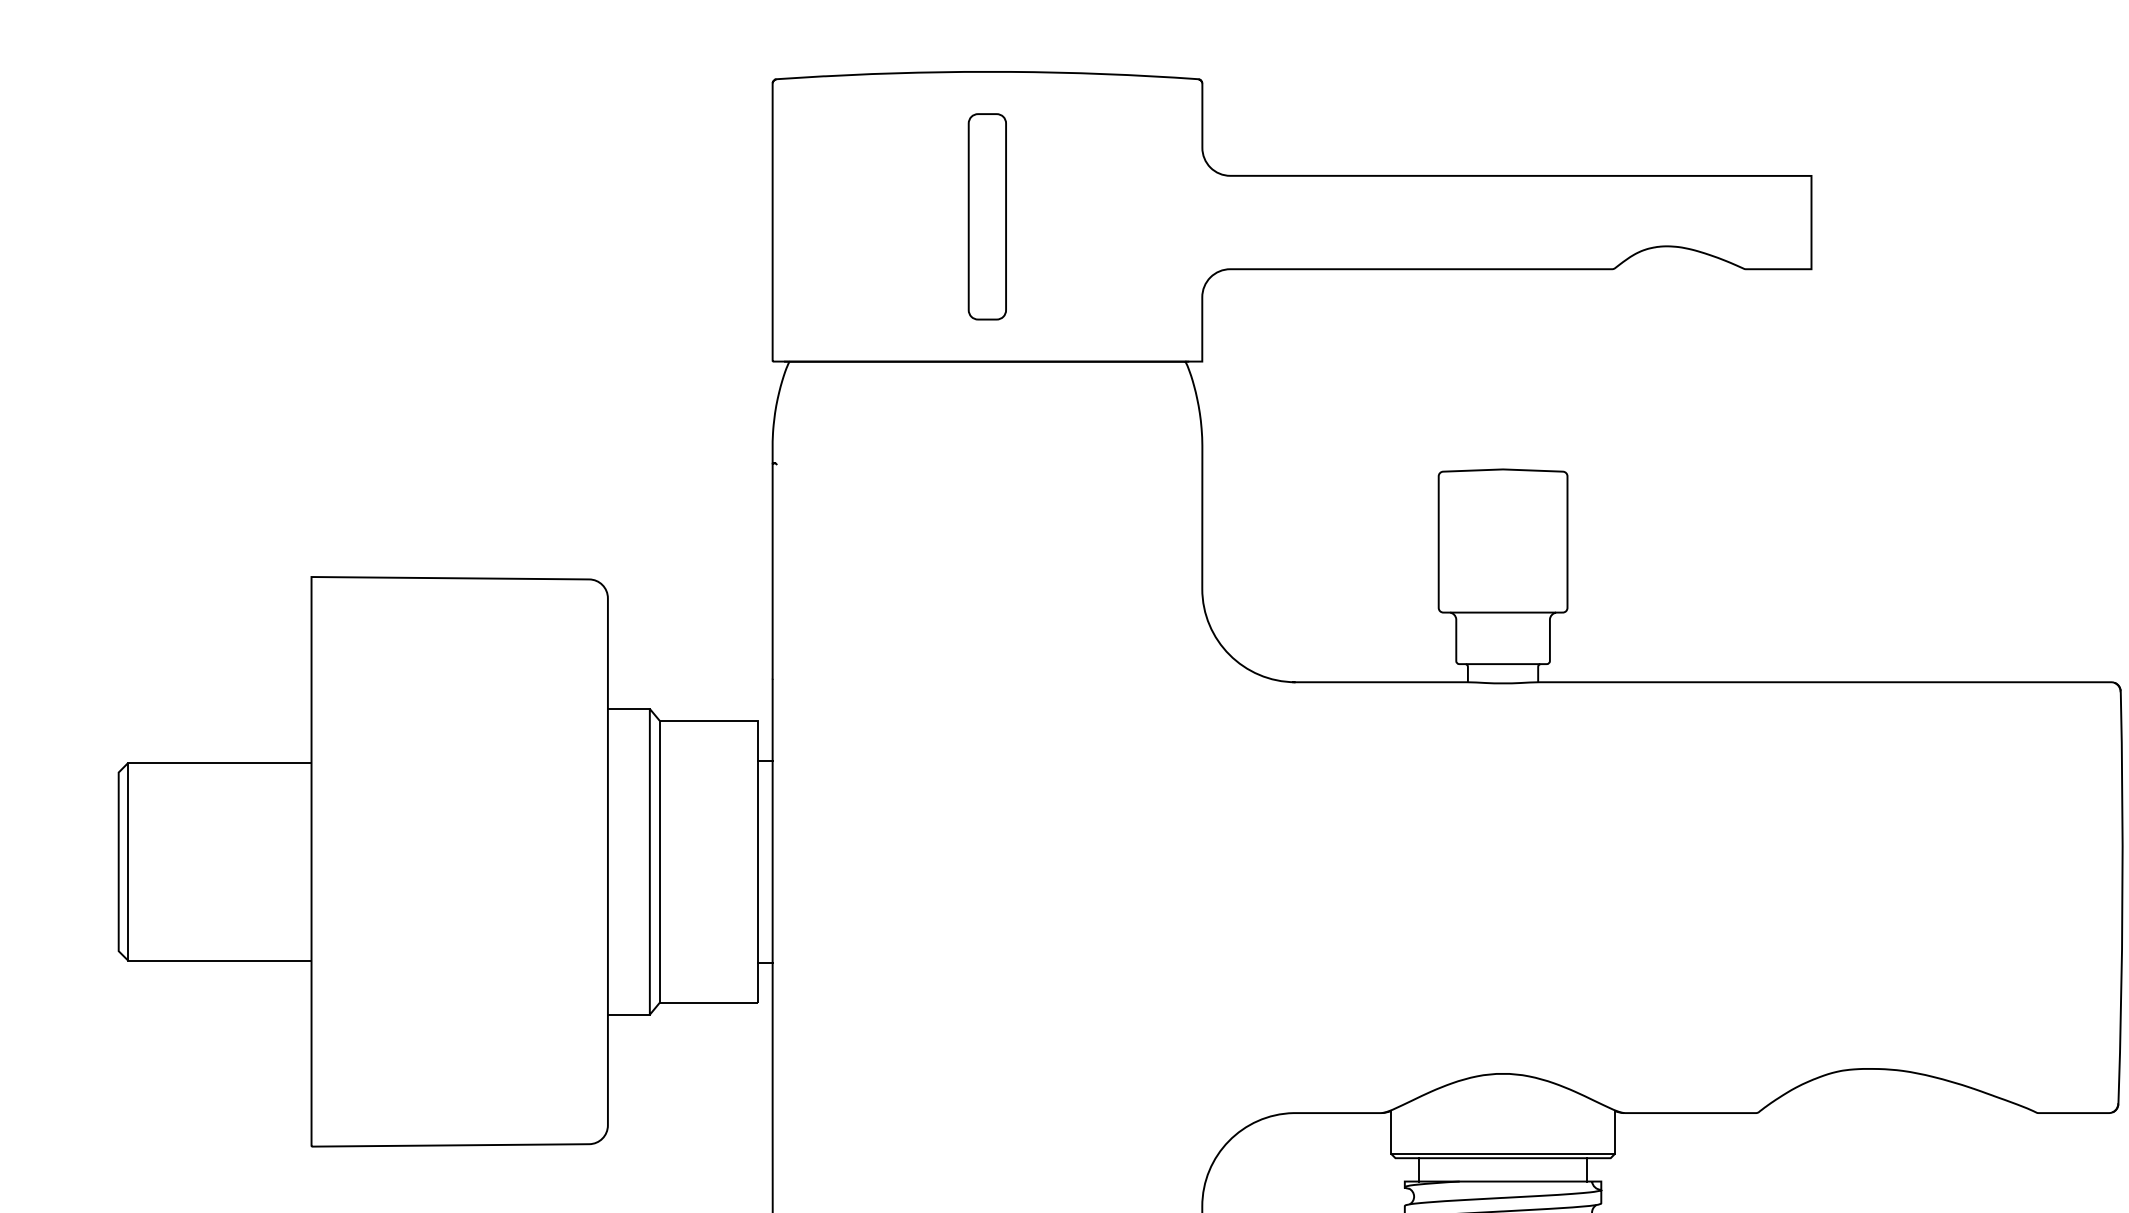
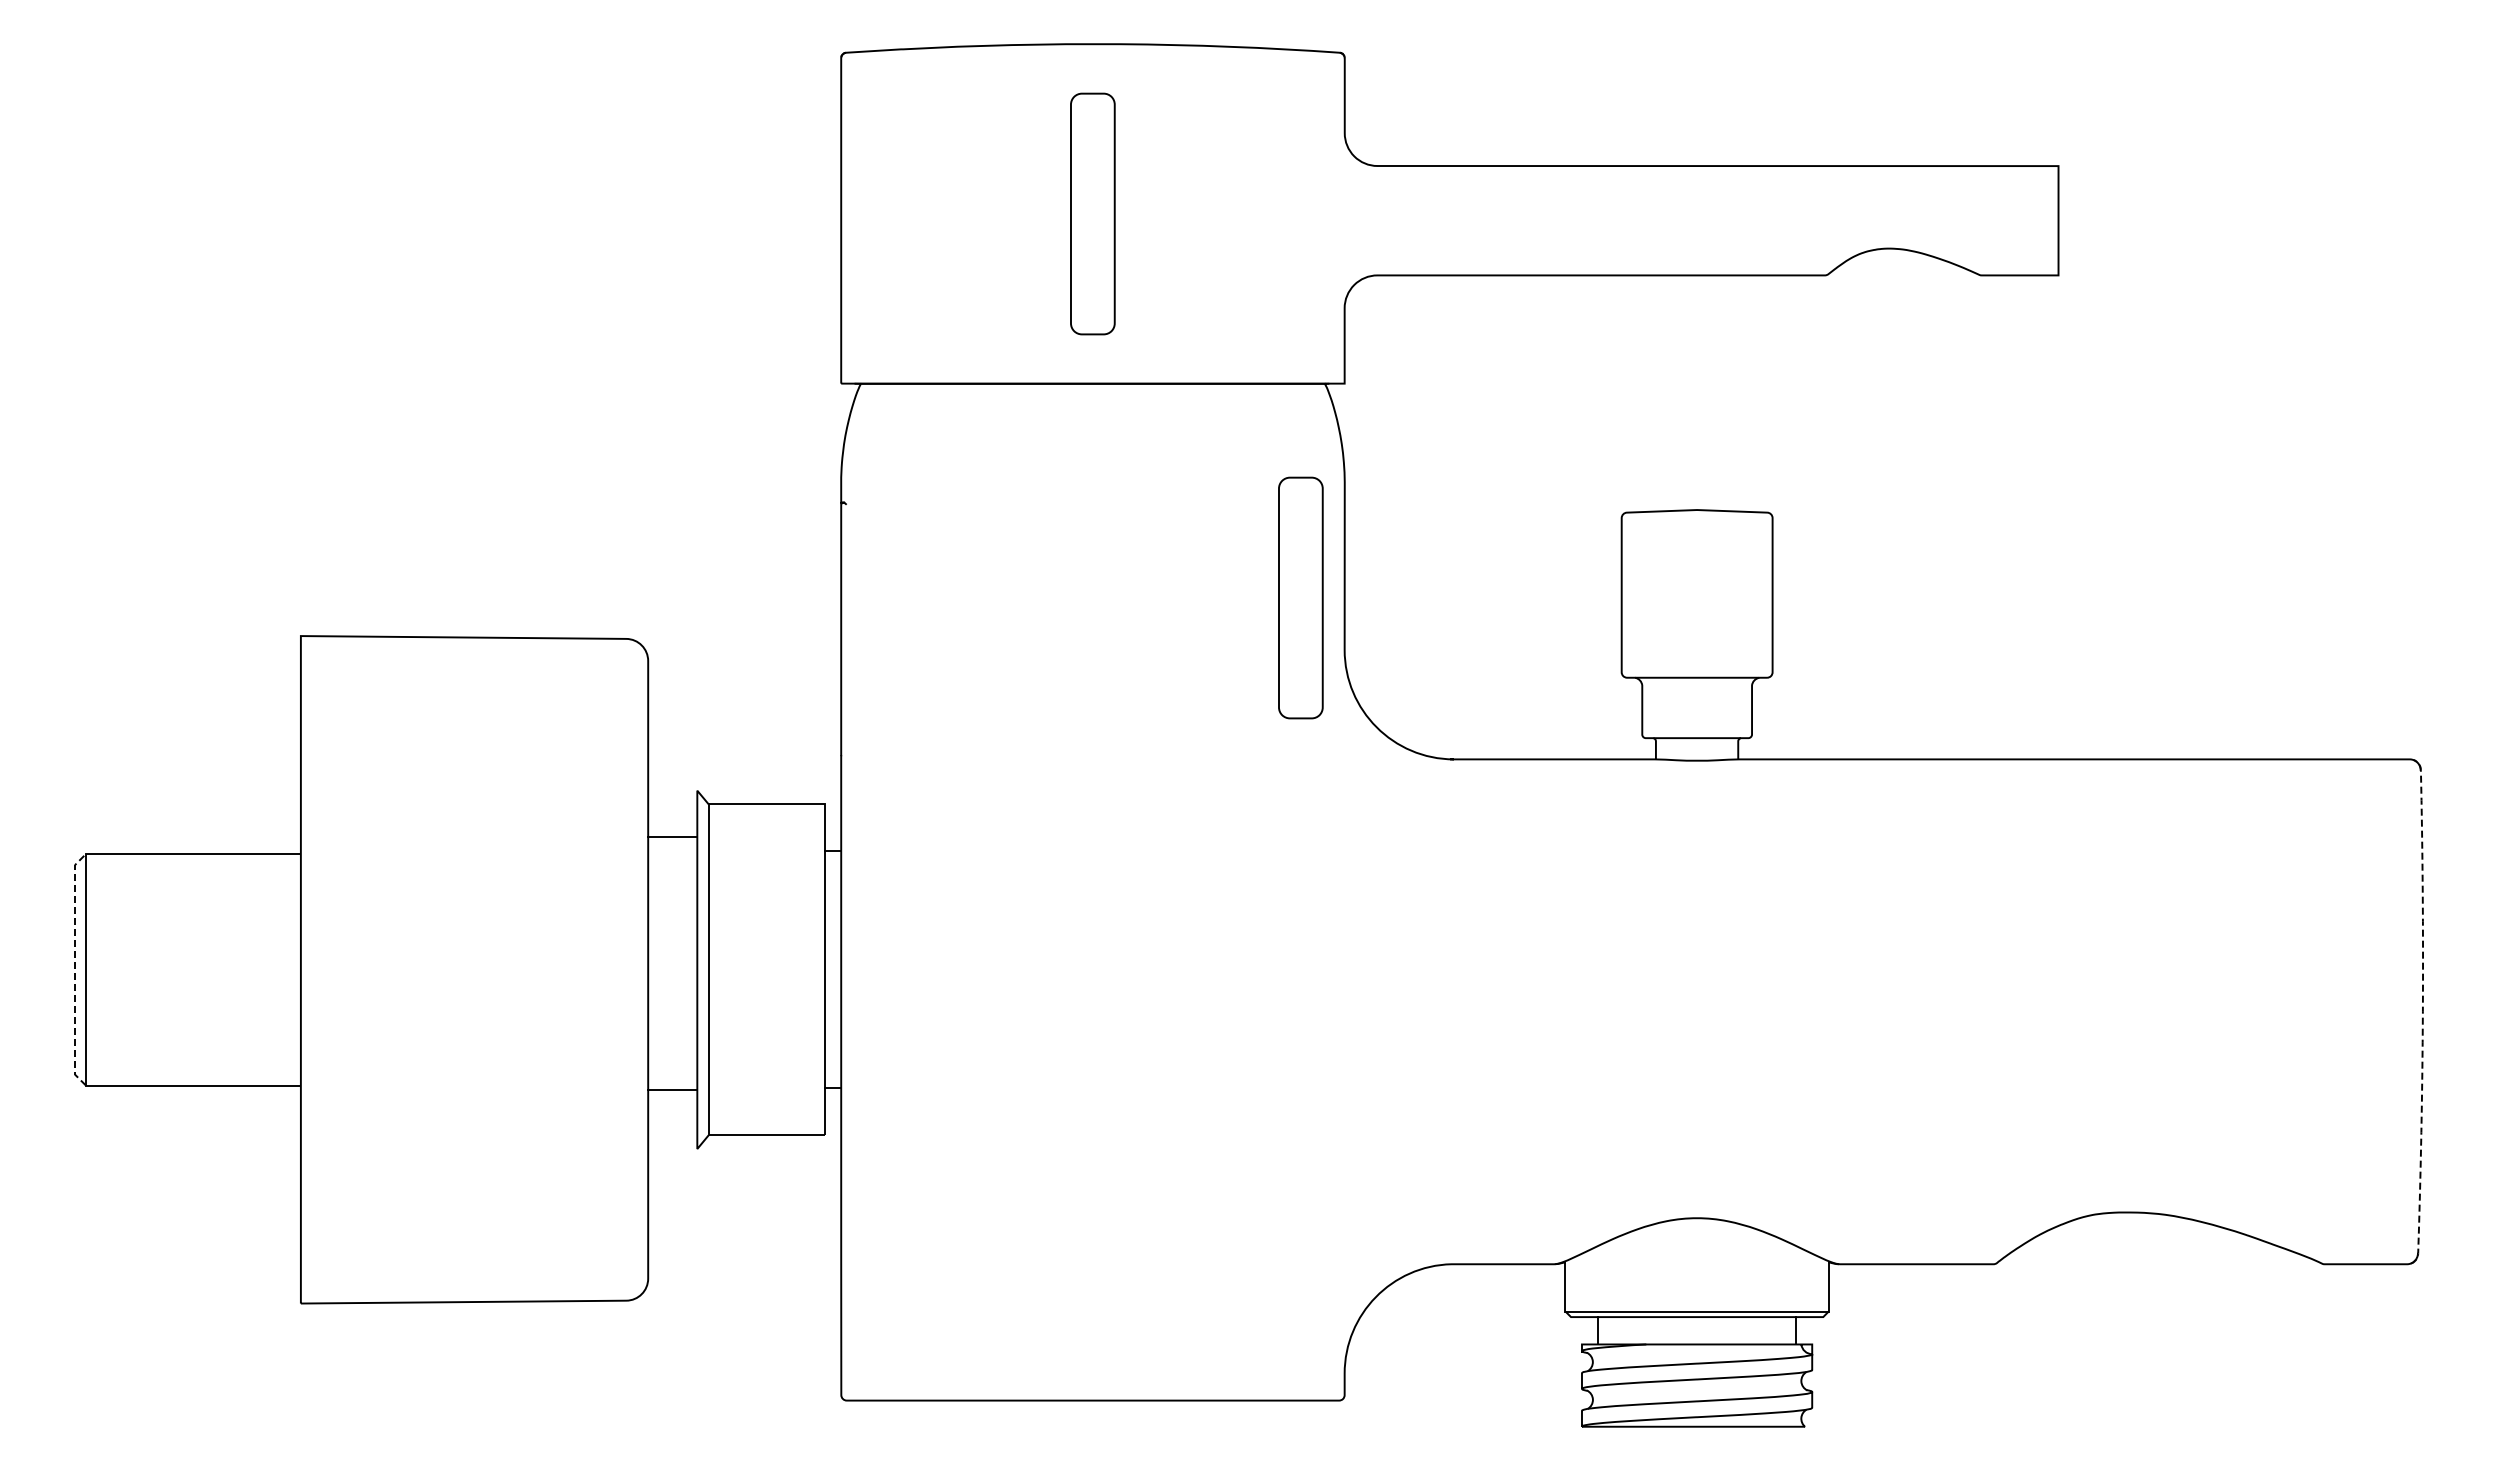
part: (1164, 544) -> (1300, 597), added
line: (628, 708) -> (672, 836), moved
line: (118, 861) -> (74, 969), solid -> dashed
line: (2122, 897) -> (2422, 1011), solid -> dashed
line: (628, 1015) -> (672, 1090), moved

